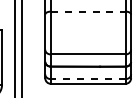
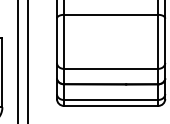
line: (88, 11) -> (111, 14), dashed -> solid
line: (87, 79) -> (110, 100), dashed -> solid

